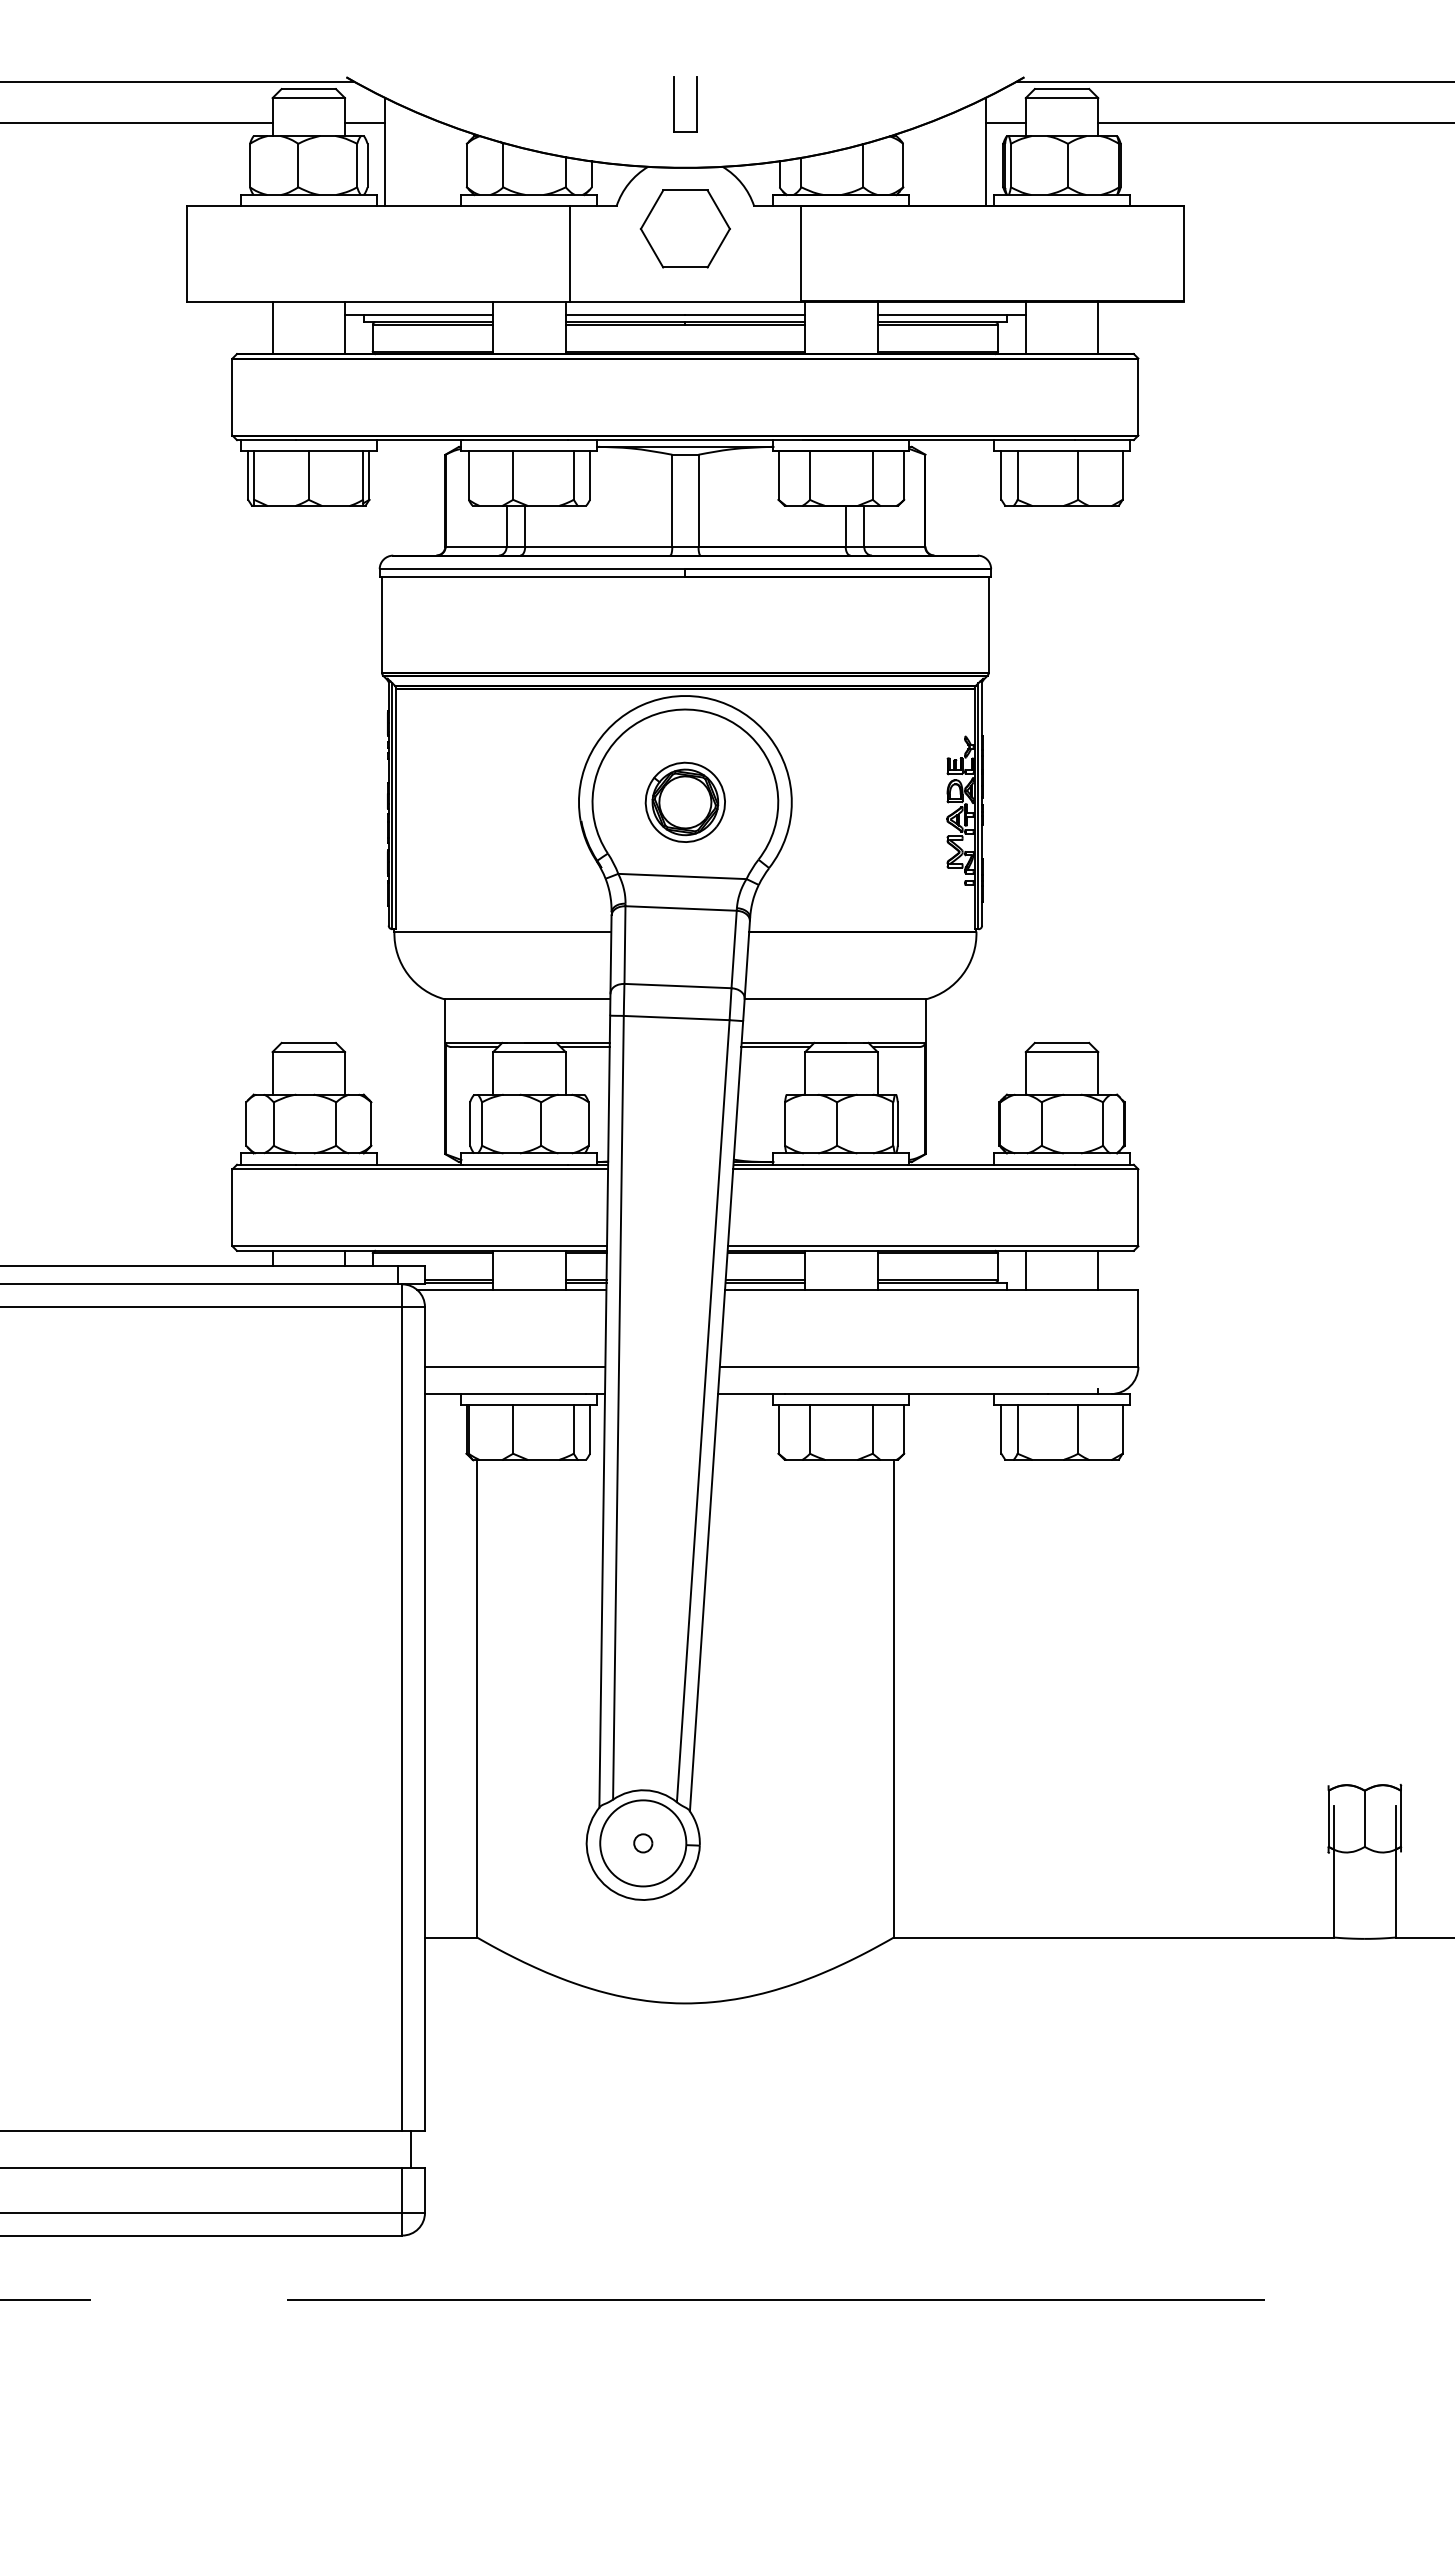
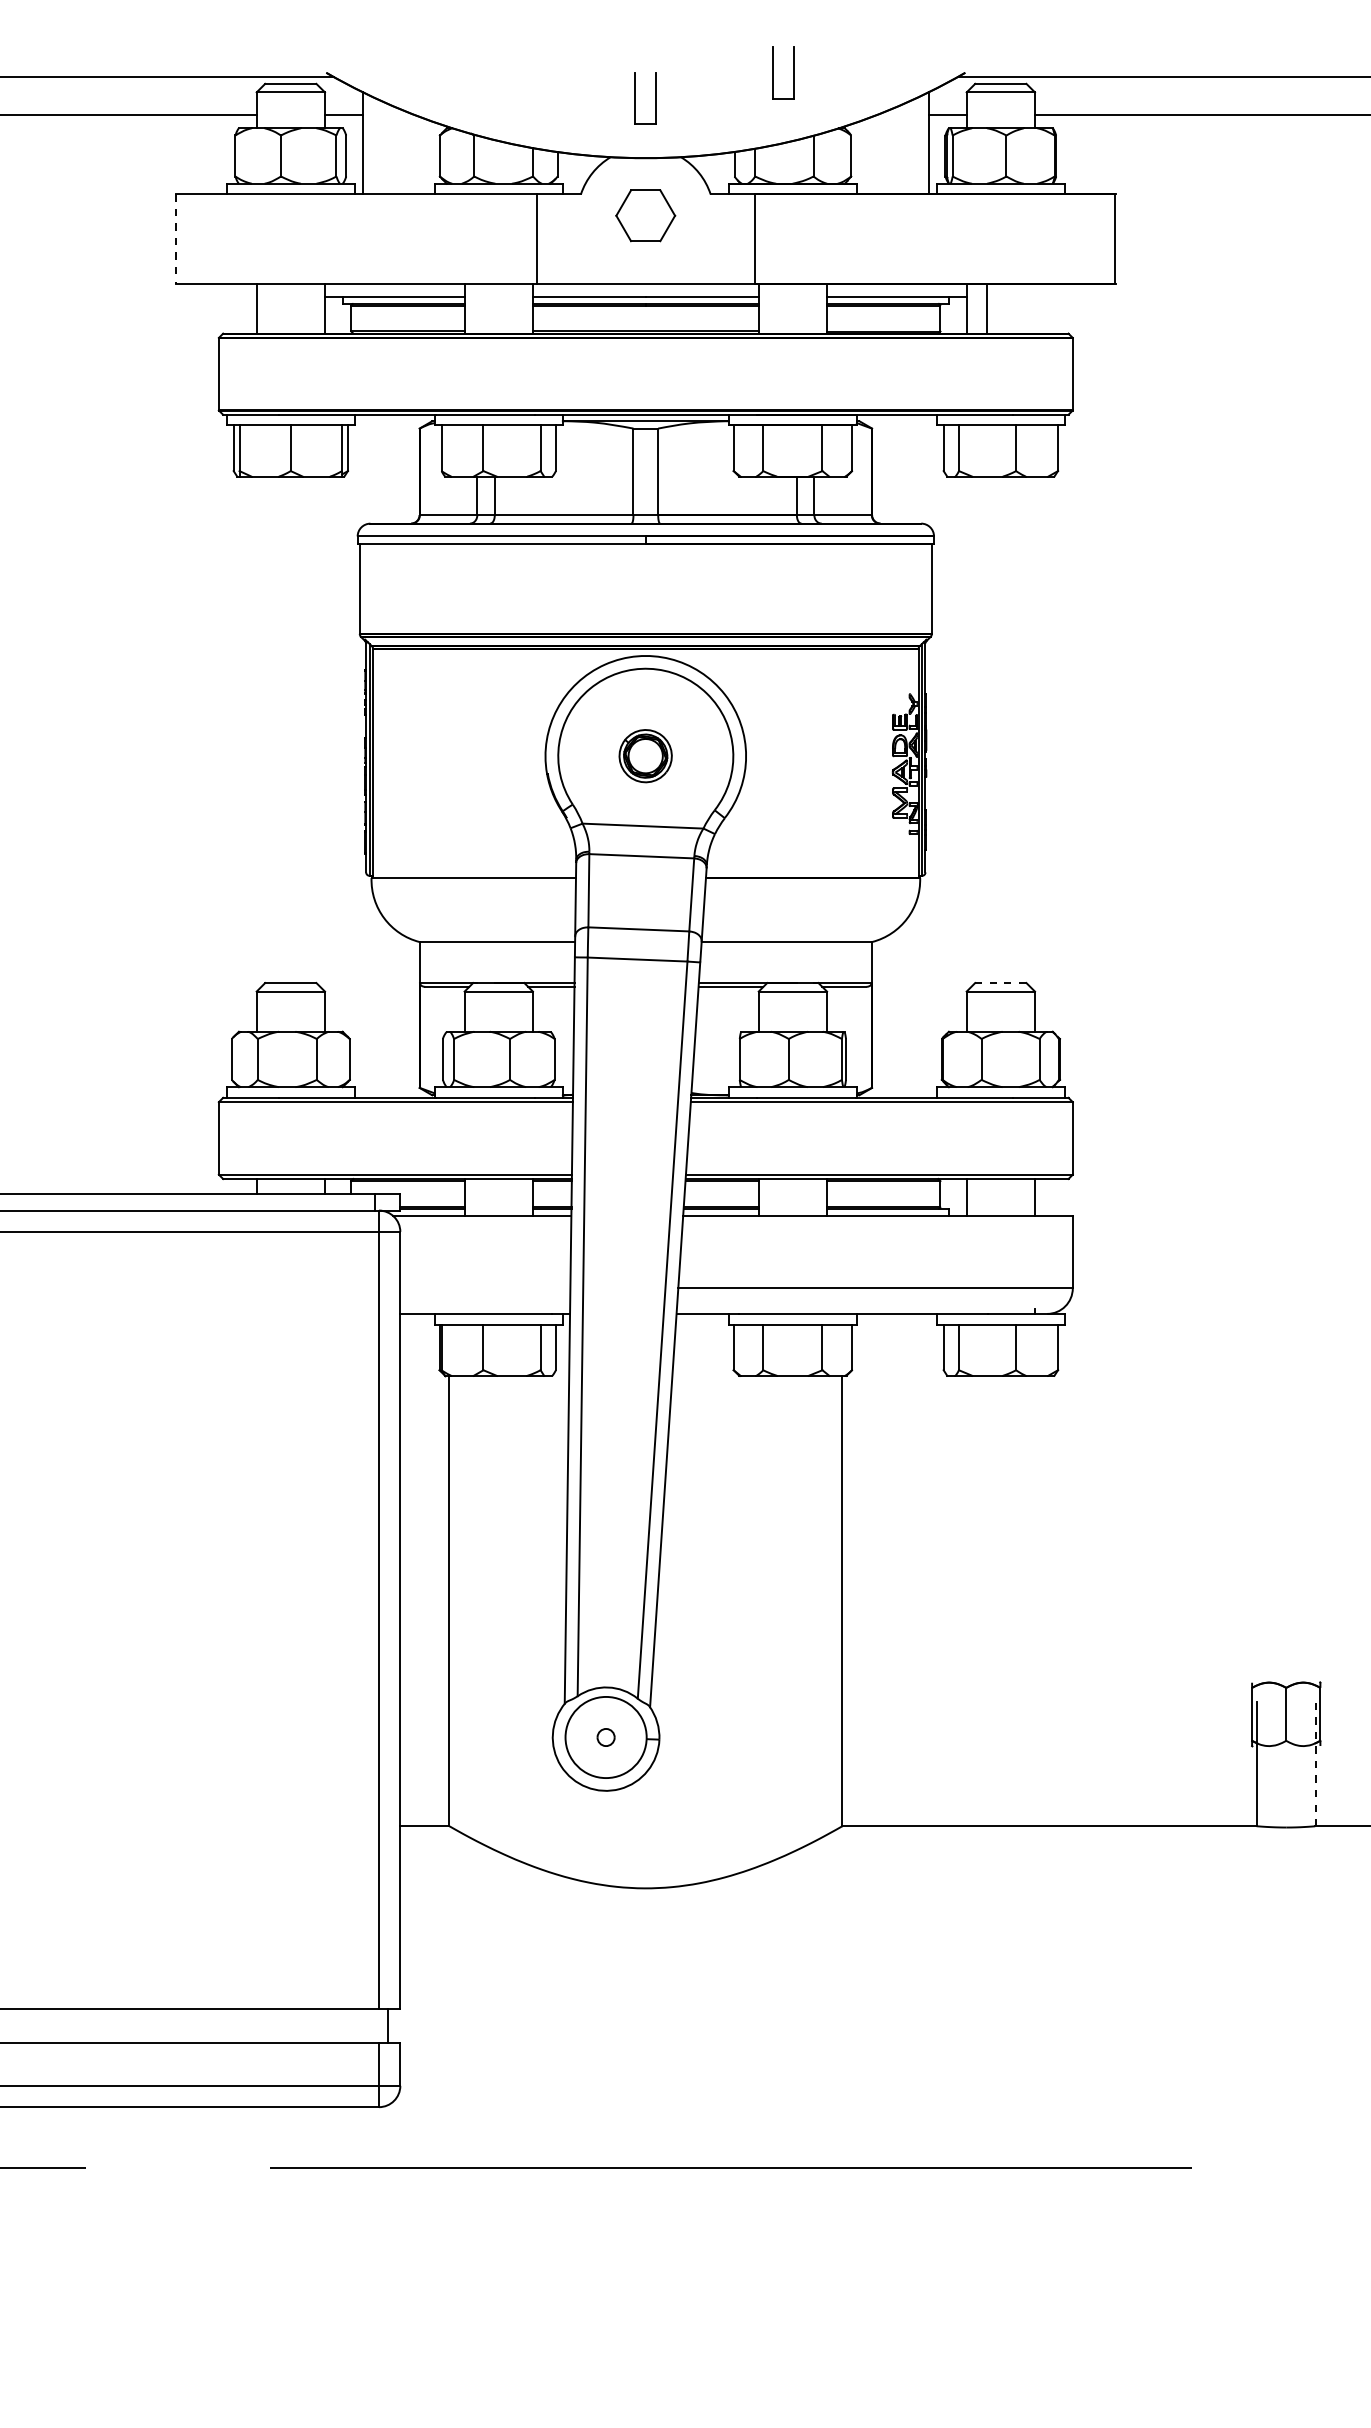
part: (820, 77) -> (773, 72), added
part: (684, 228) -> (644, 215), size x0.7
line: (187, 253) -> (176, 238), solid -> dashed
line: (1098, 327) -> (987, 308), moved
part: (684, 801) -> (644, 755), size x0.7
line: (1062, 1042) -> (1001, 982), solid -> dashed
line: (514, 1366) -> (484, 1287), removed
line: (1395, 1871) -> (1315, 1764), solid -> dashed

